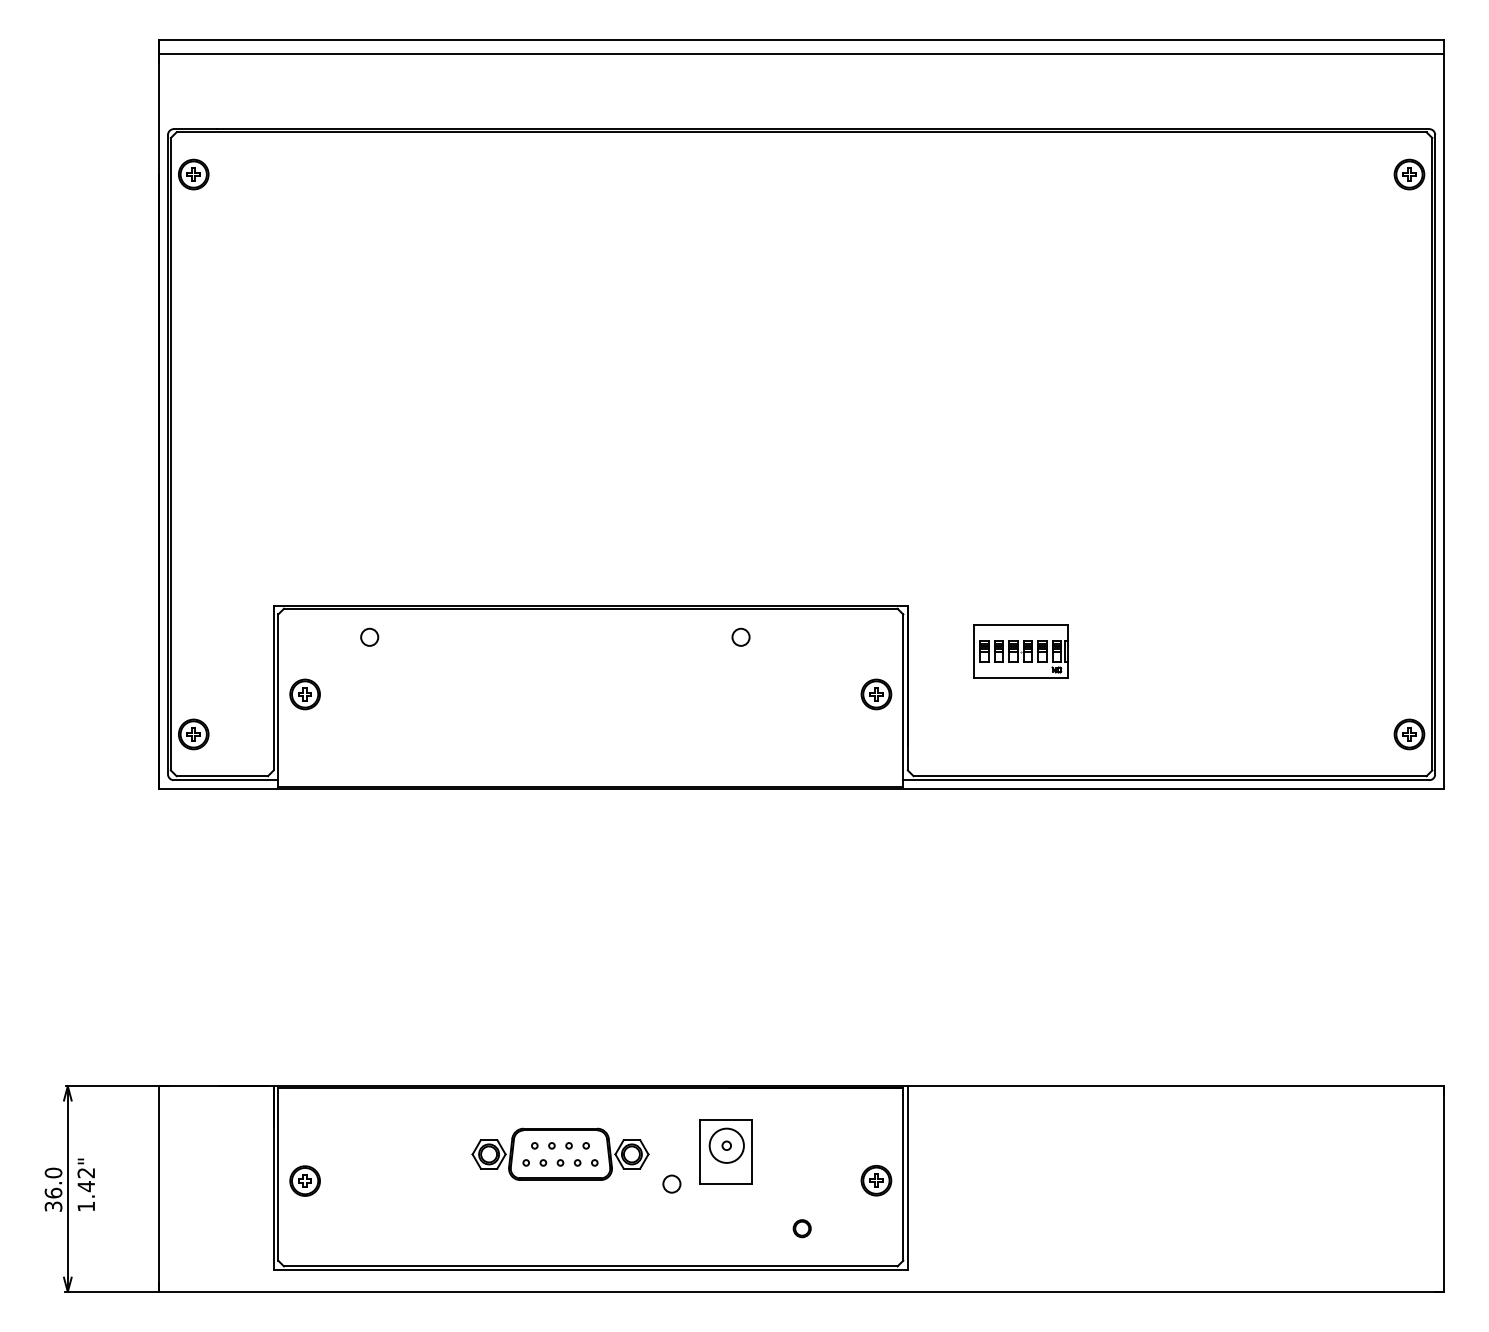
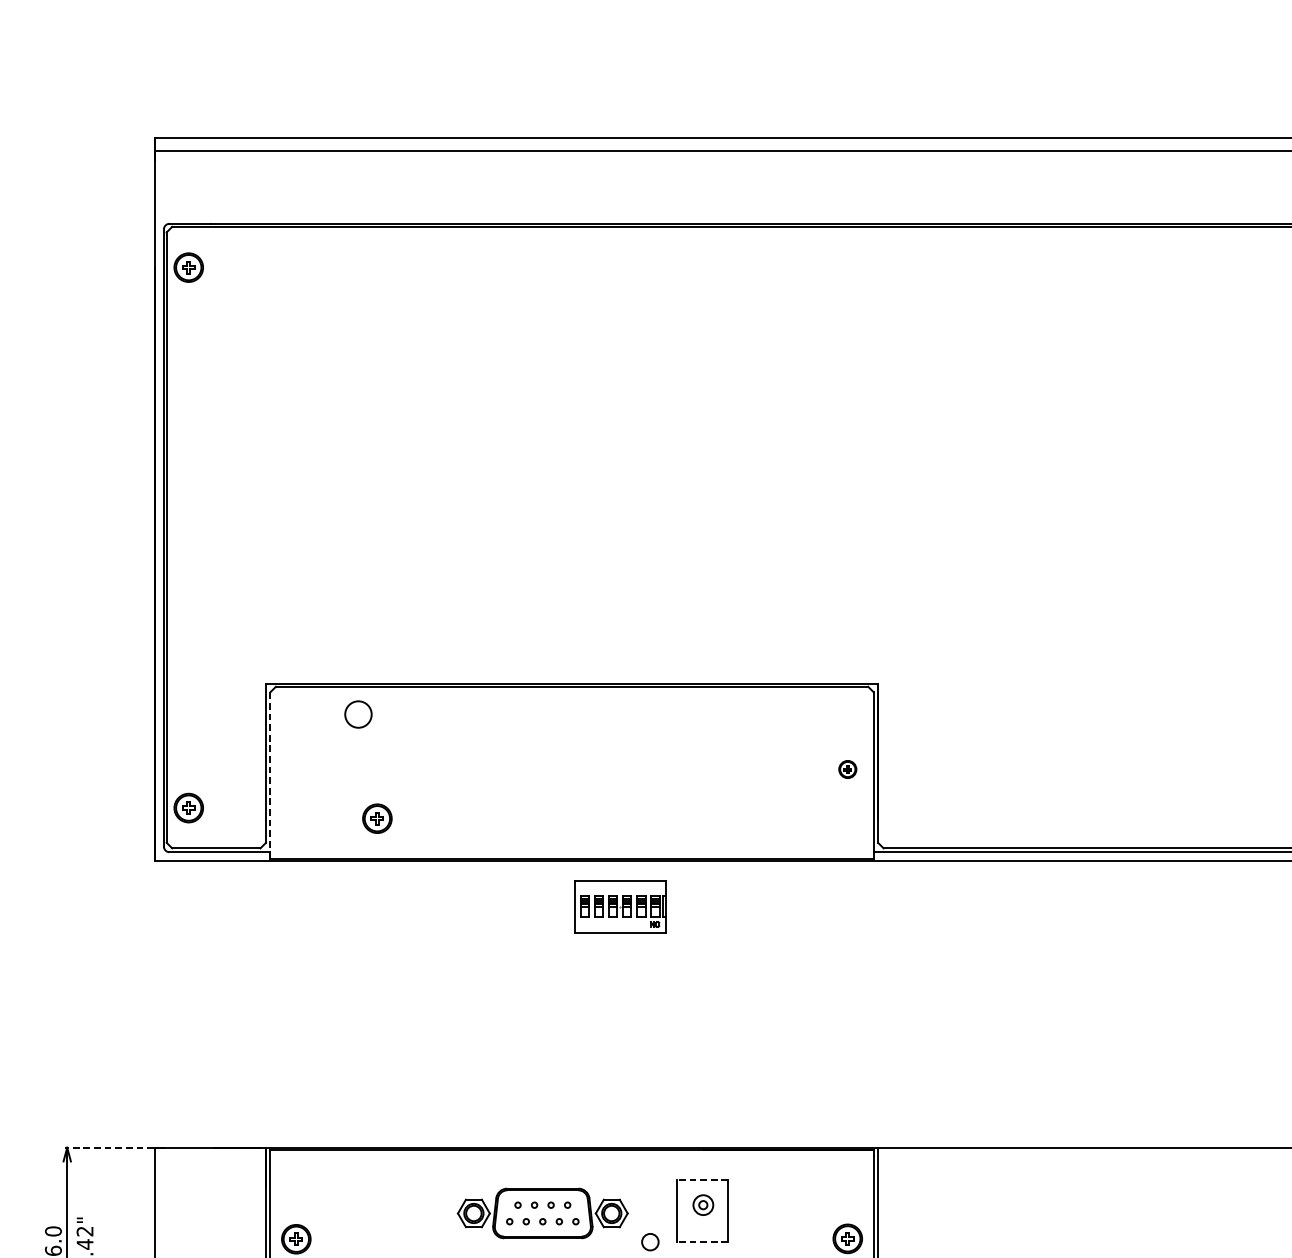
circle: (369, 636) -> (358, 713), size x1.6
circle: (740, 636) -> (716, 713), removed
part: (1020, 651) -> (620, 906), moved
part: (304, 694) -> (376, 818), moved
part: (876, 694) -> (847, 769), size x0.6
line: (278, 701) -> (270, 776), solid -> dashed
line: (111, 1086) -> (109, 1147), solid -> dashed
line: (725, 1120) -> (702, 1180), solid -> dashed
circle: (726, 1145) -> (703, 1204), size x0.6
line: (725, 1184) -> (702, 1242), solid -> dashed

